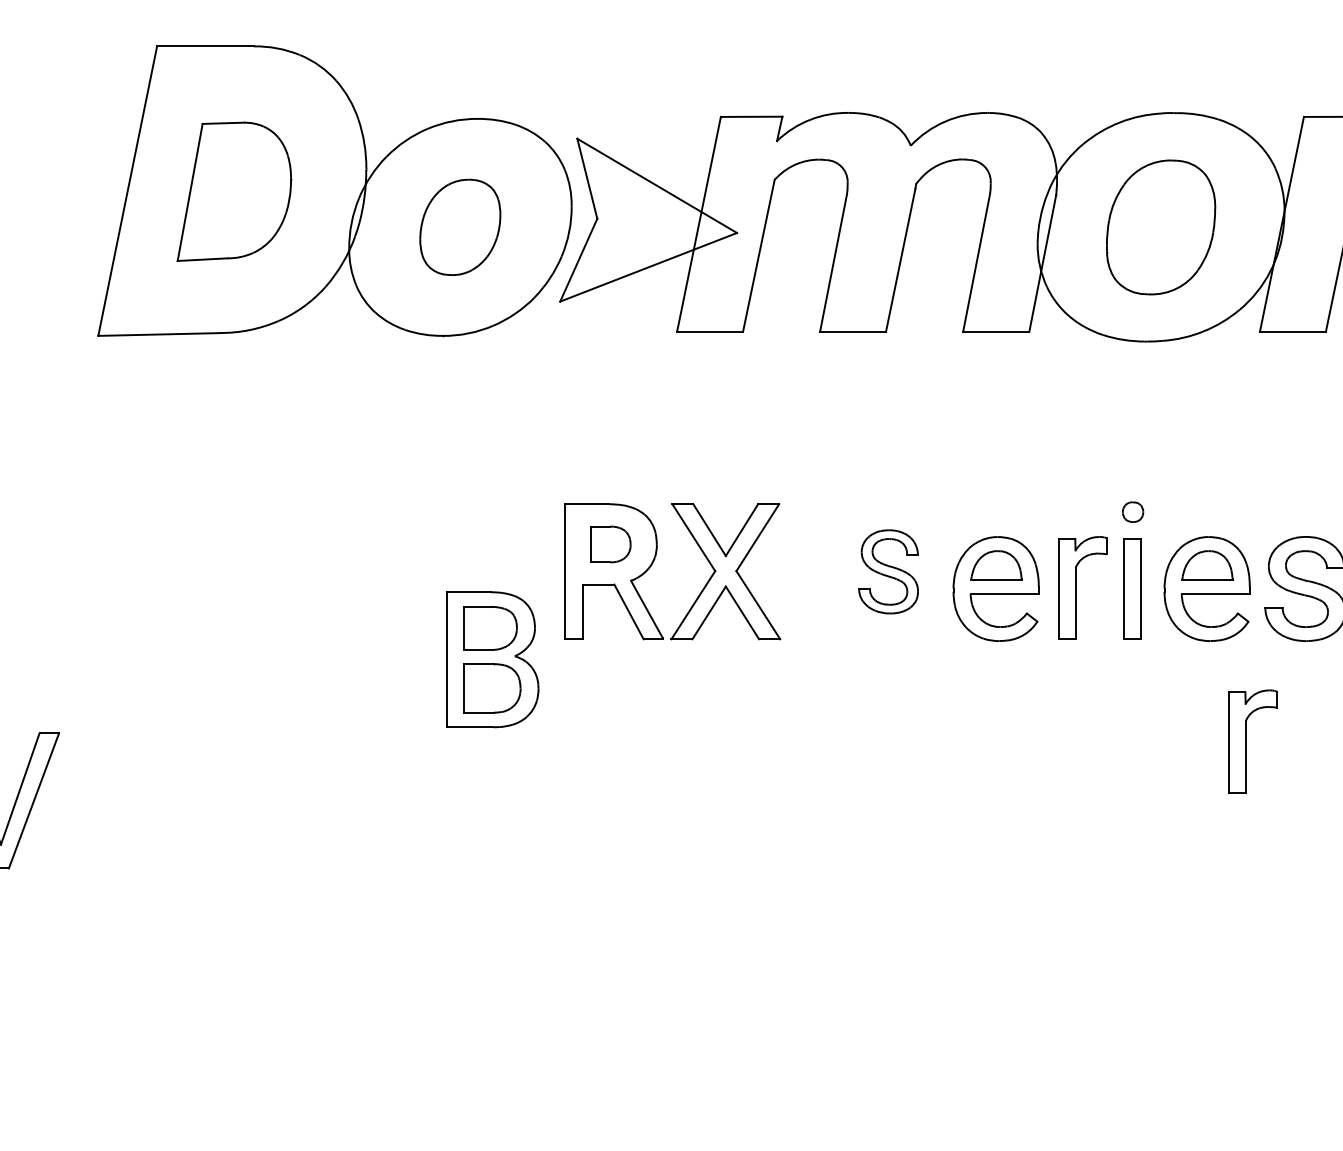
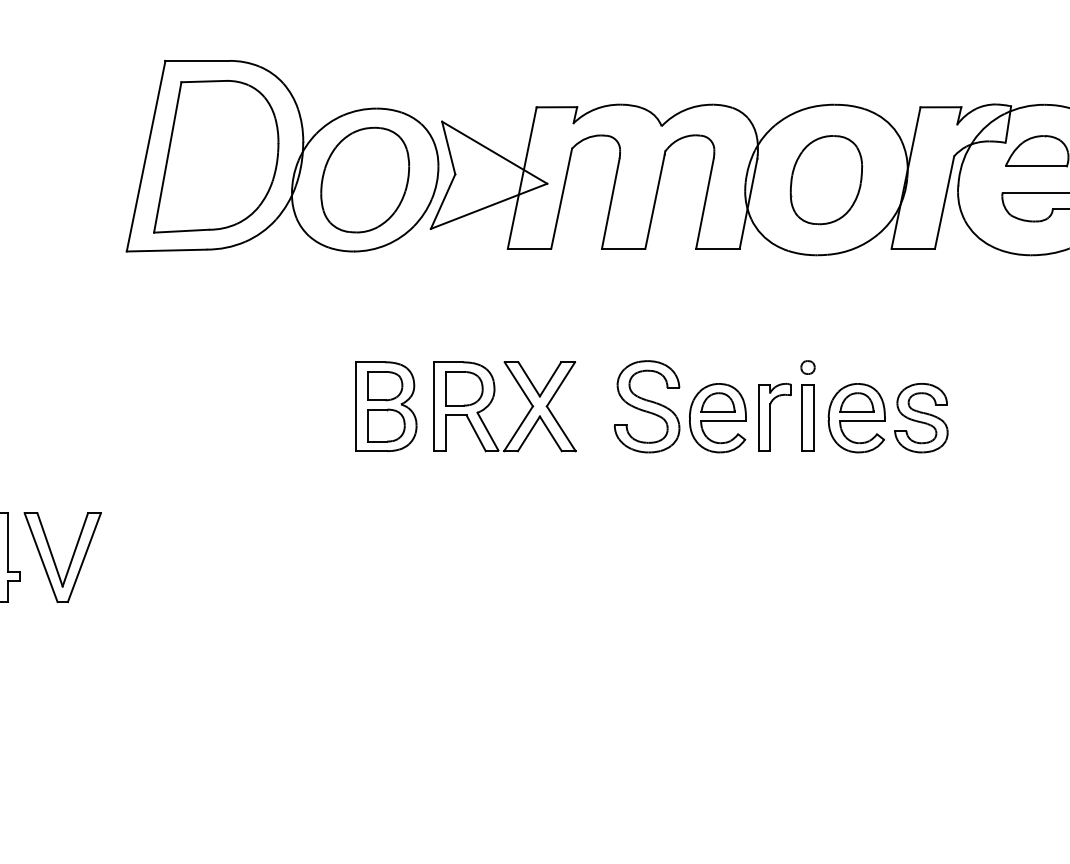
part: (234, 191) -> (216, 156), size x1.67
part: (459, 226) -> (364, 179), size x1.67
part: (611, 543) -> (464, 388), size x1.43
part: (887, 571) -> (646, 406), size x1.67
part: (492, 659) -> (386, 406), moved
part: (1252, 741) -> (886, 518), removed

